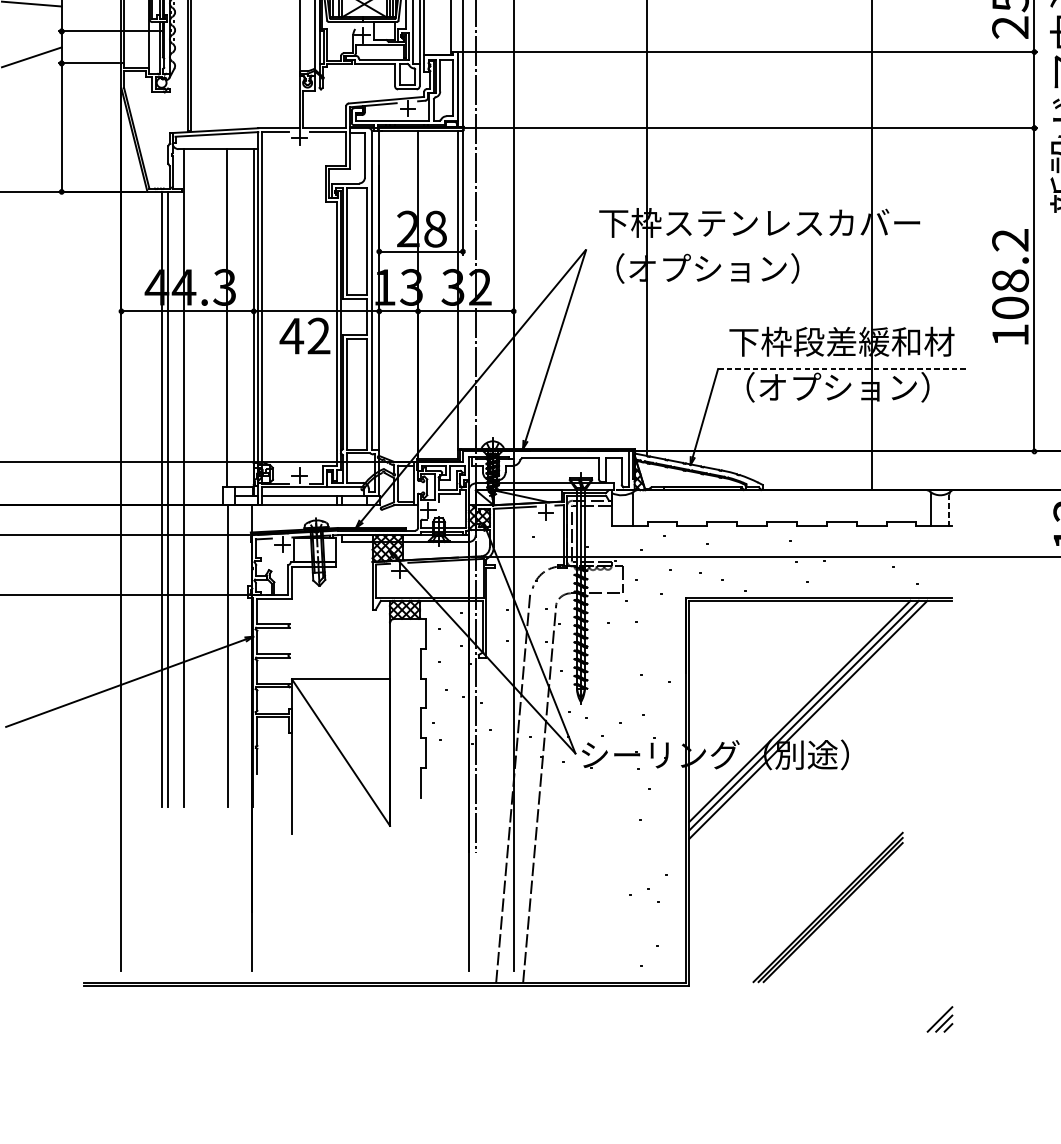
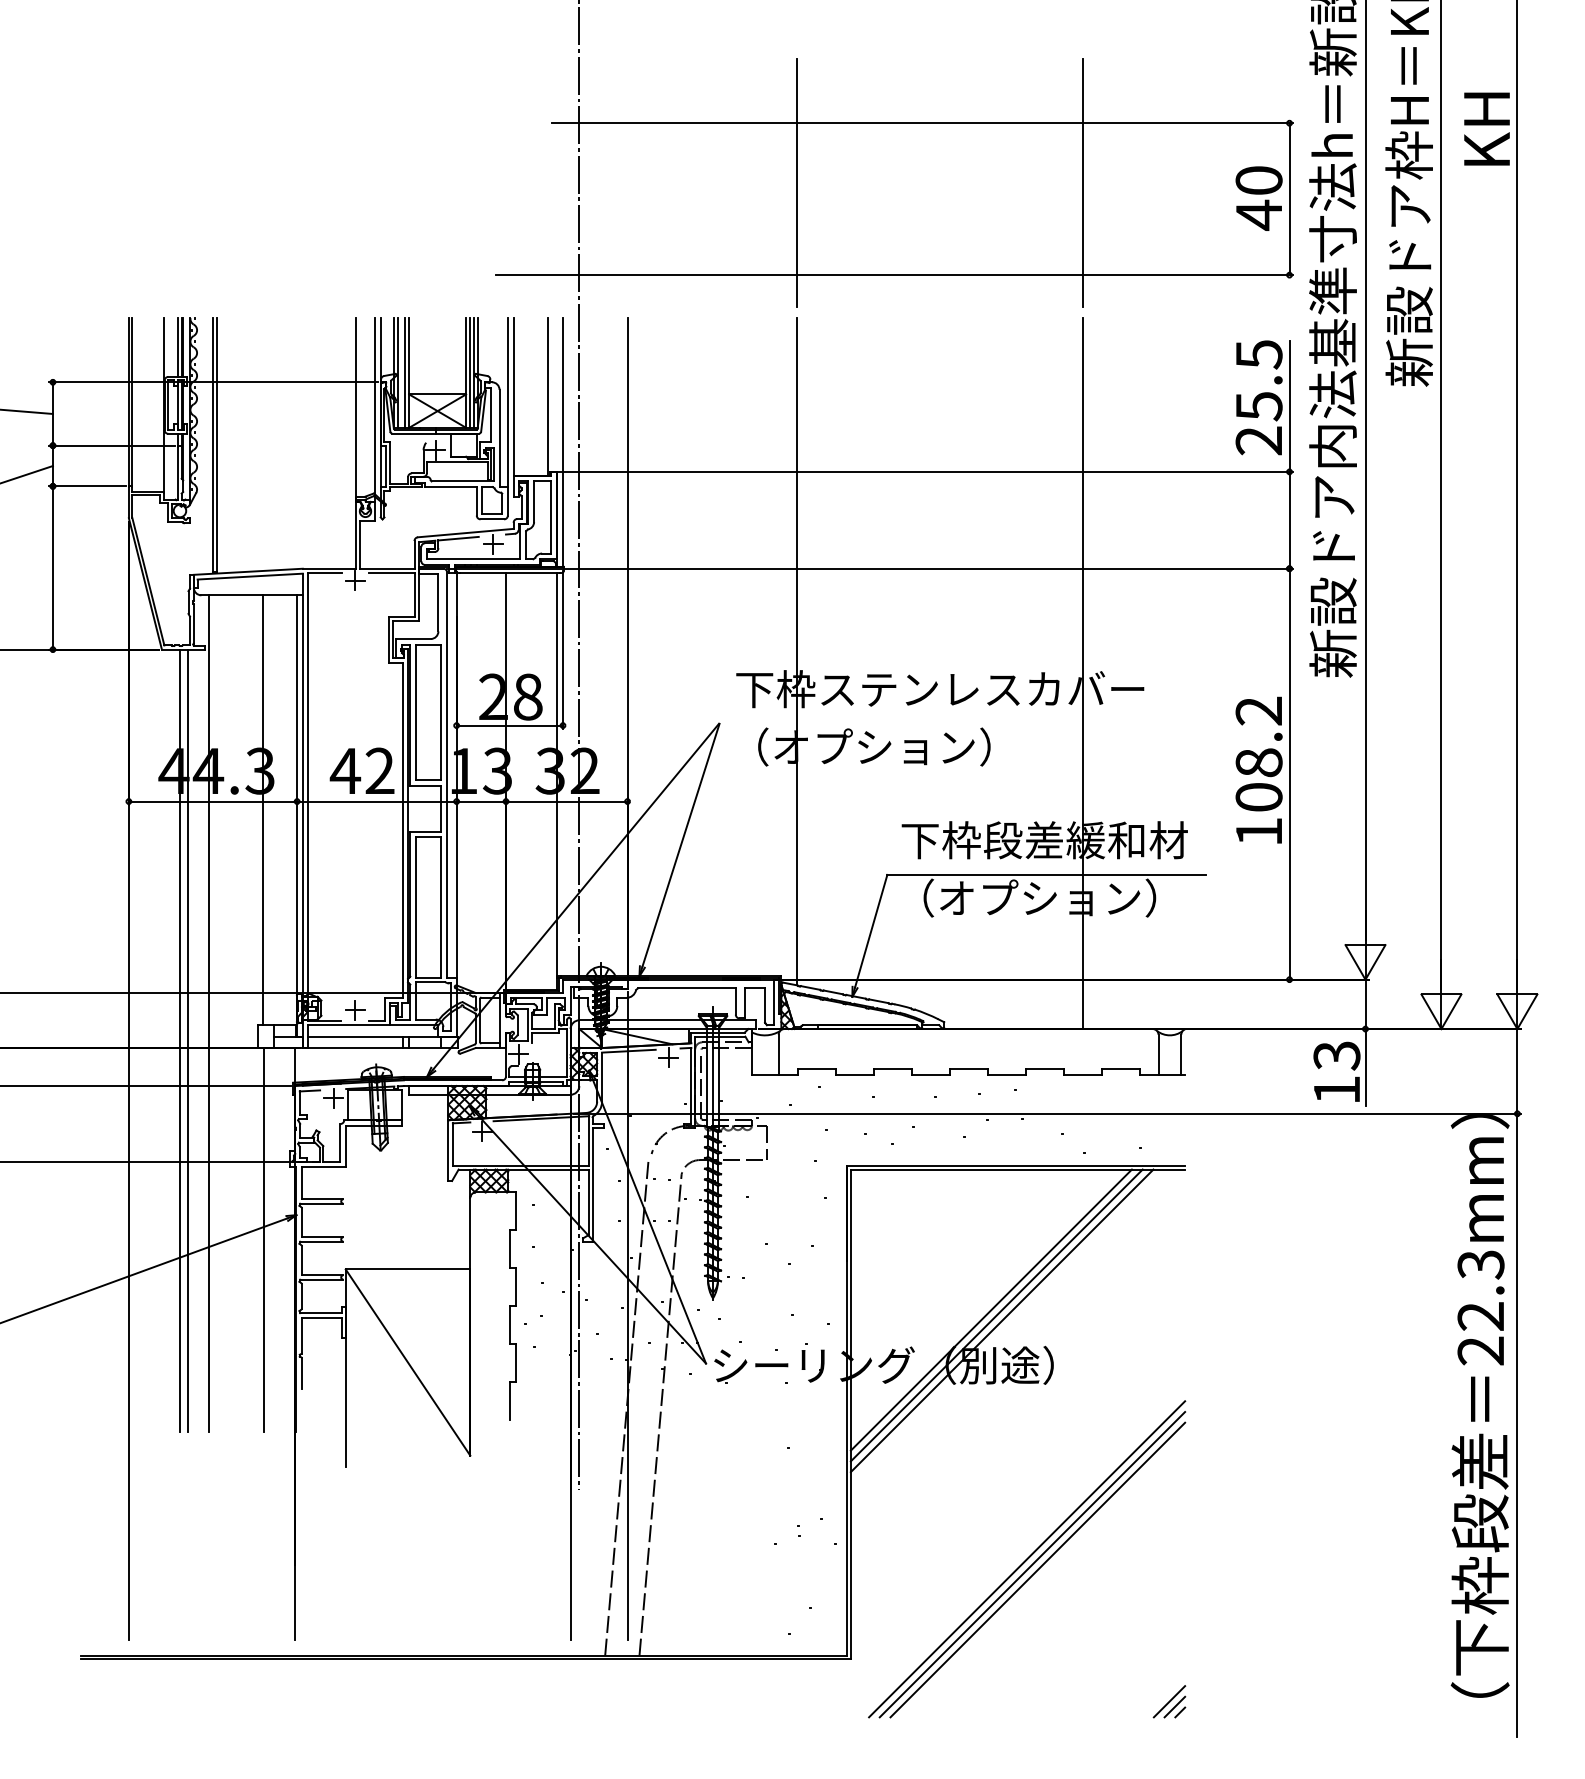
text: (304, 335) -> (361, 770), moved
line: (844, 368) -> (1047, 874), dashed -> solid
line: (949, 510) -> (1181, 1054), dashed -> solid
part: (828, 907) -> (1027, 1559), size x1.67

